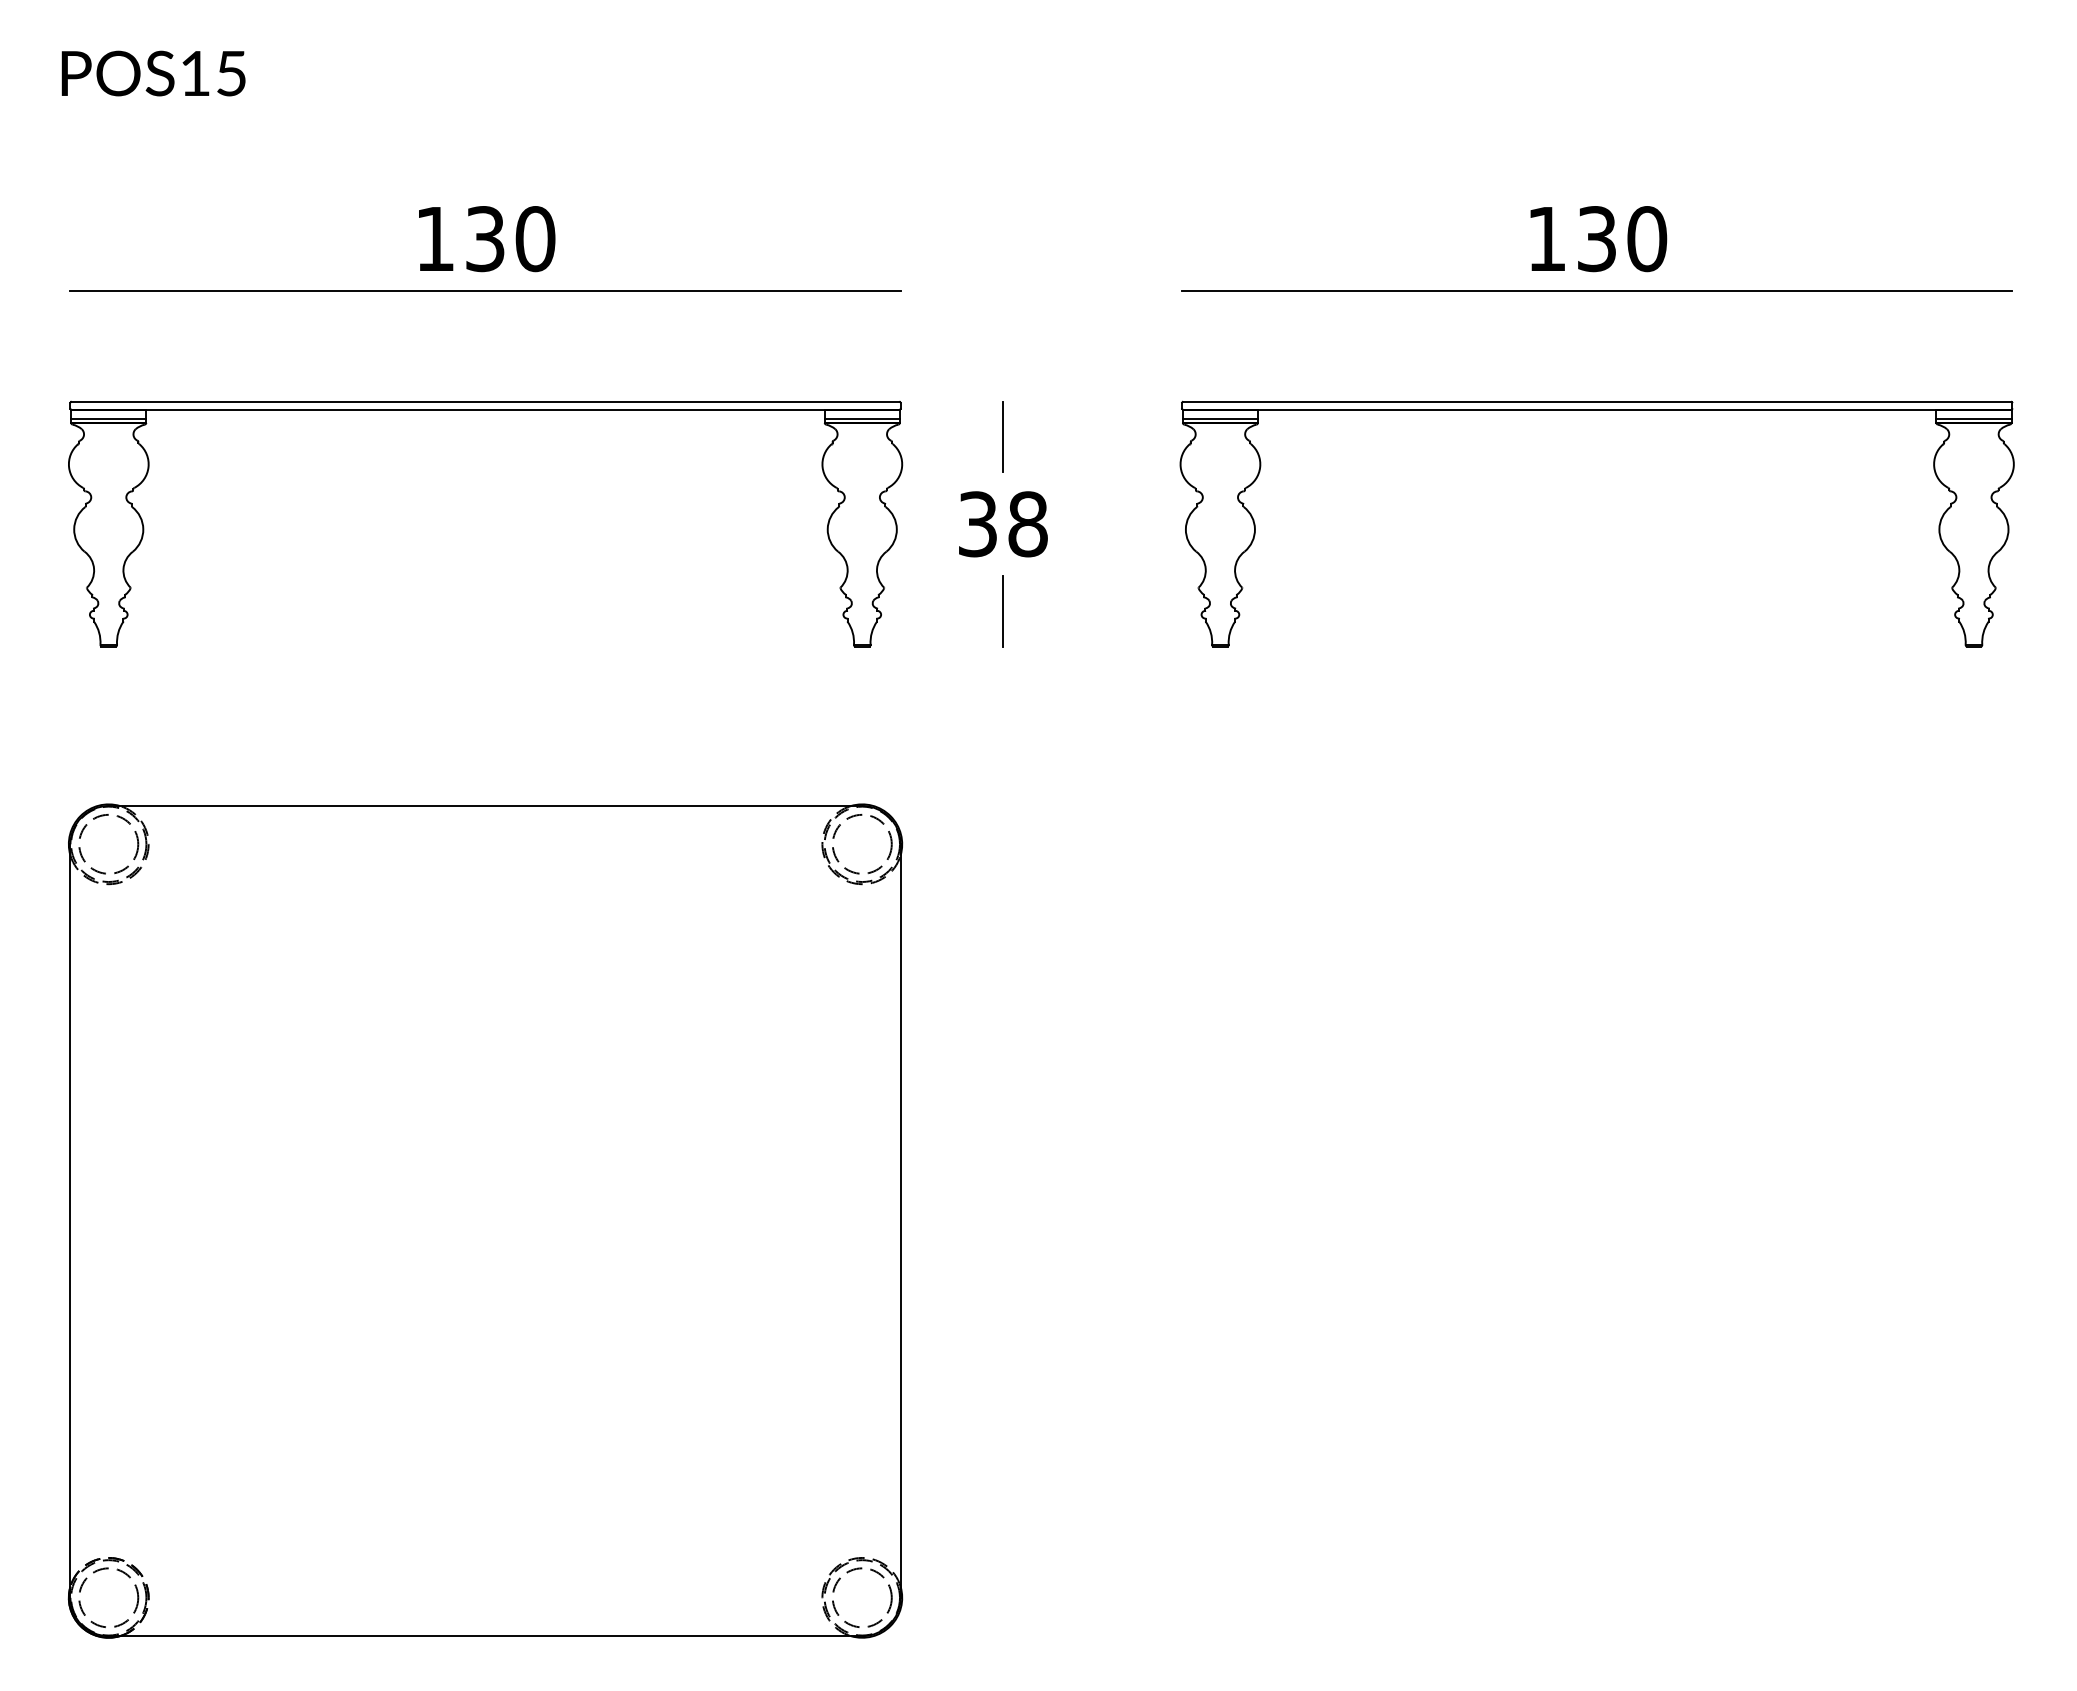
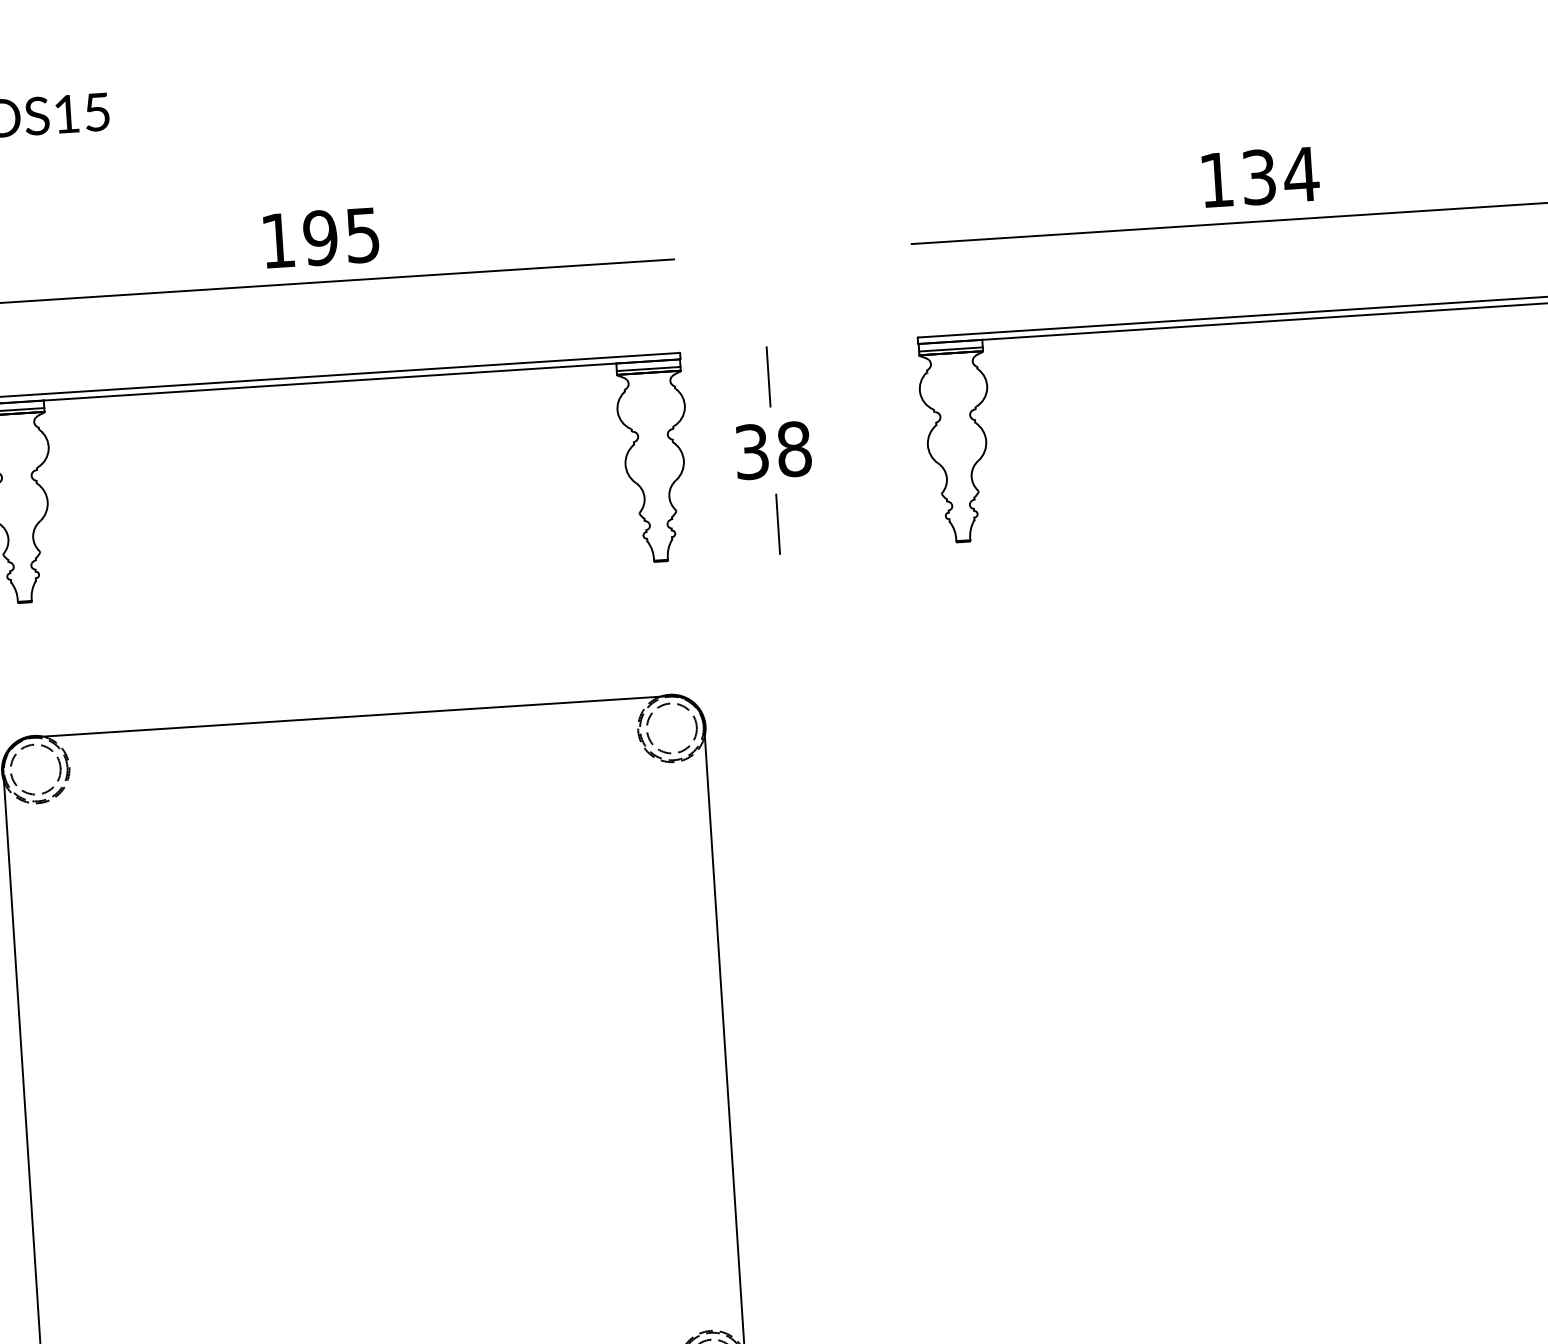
text: (510, 239) -> (341, 237), 130 -> 195
text: (1646, 239) -> (1300, 175), 130 -> 134

